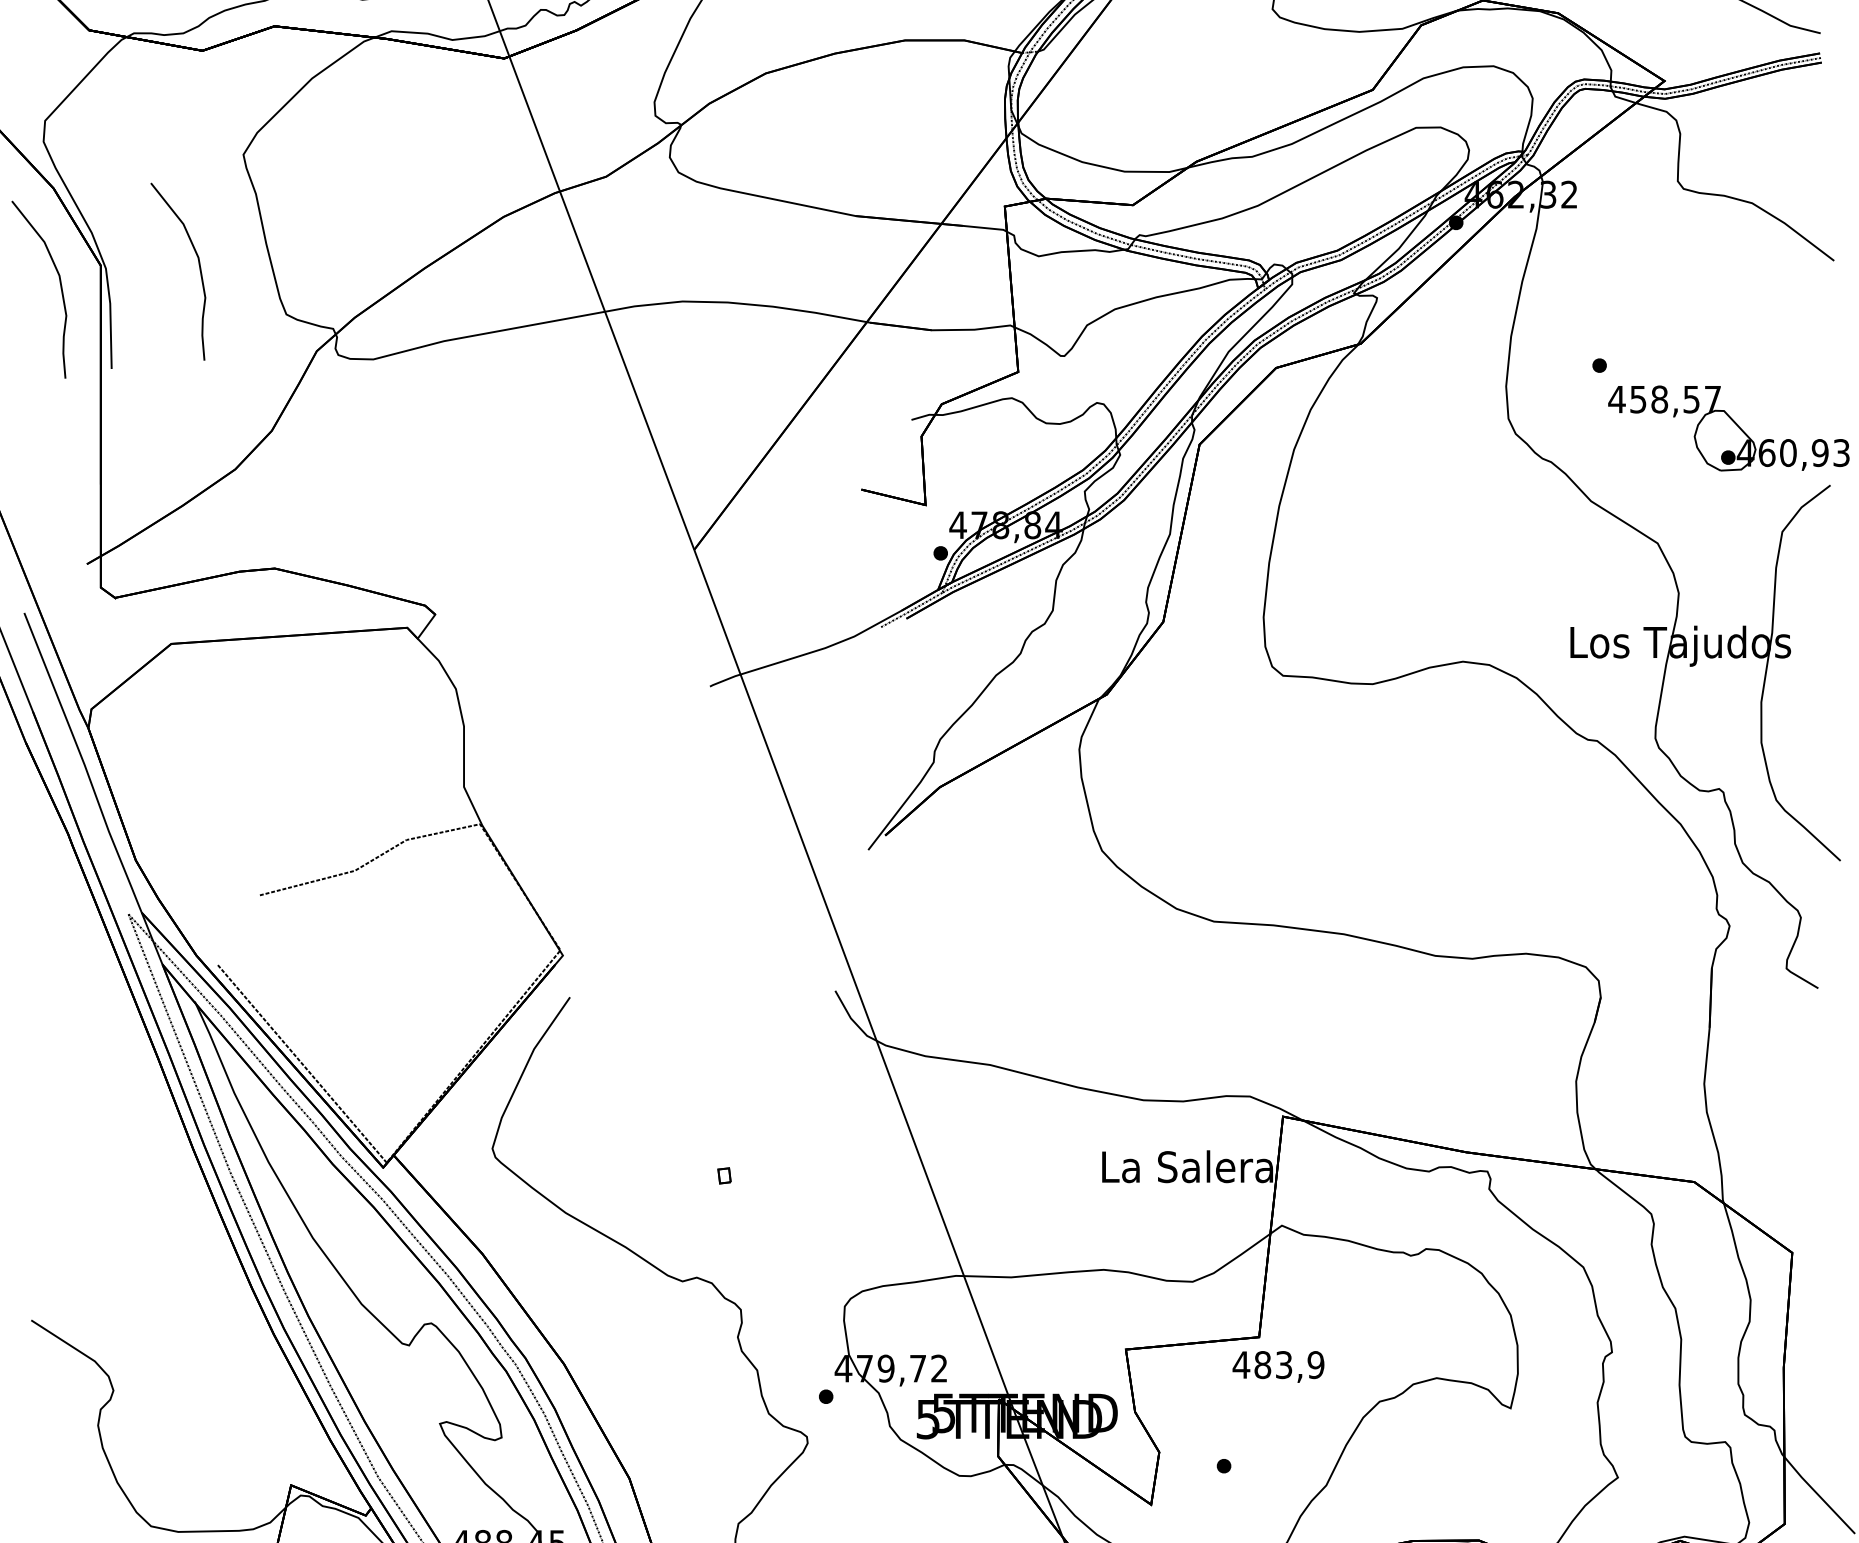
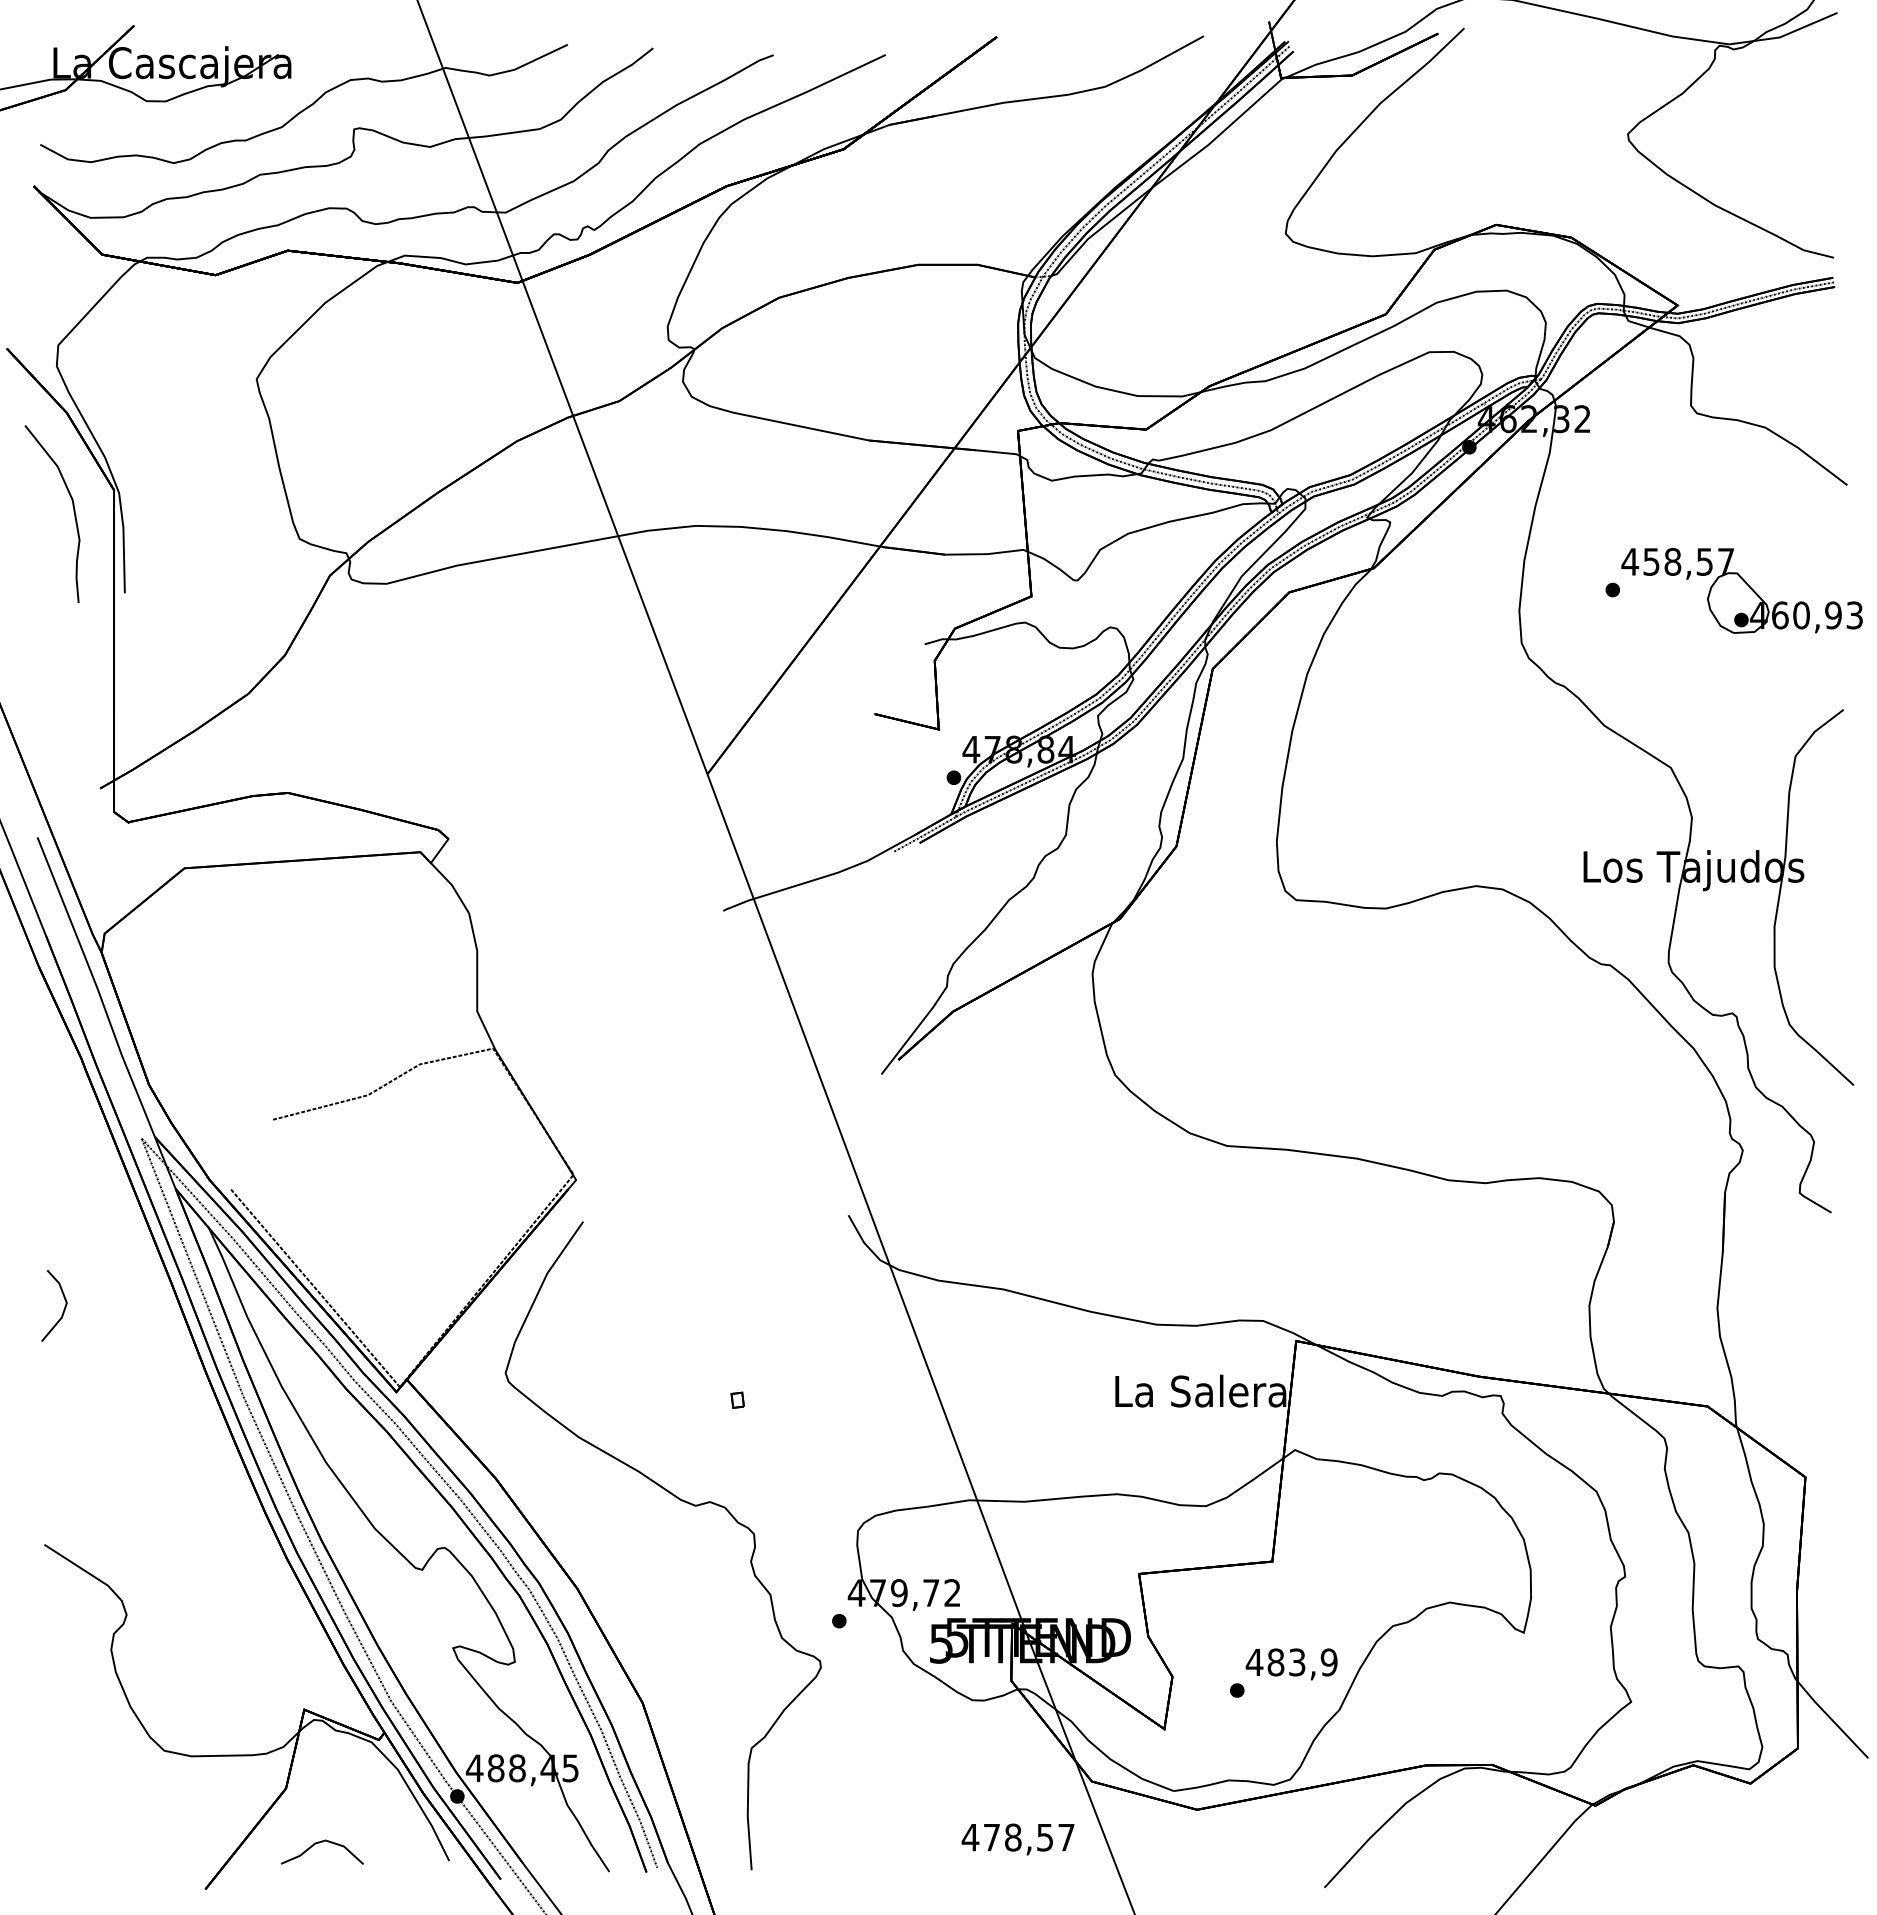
curve: (199, 270) -> (212, 494), removed
part: (1728, 428) -> (1741, 590), moved
line: (50, 1085) -> (63, 1309), added
text: (1278, 1367) -> (1291, 1664), moved

